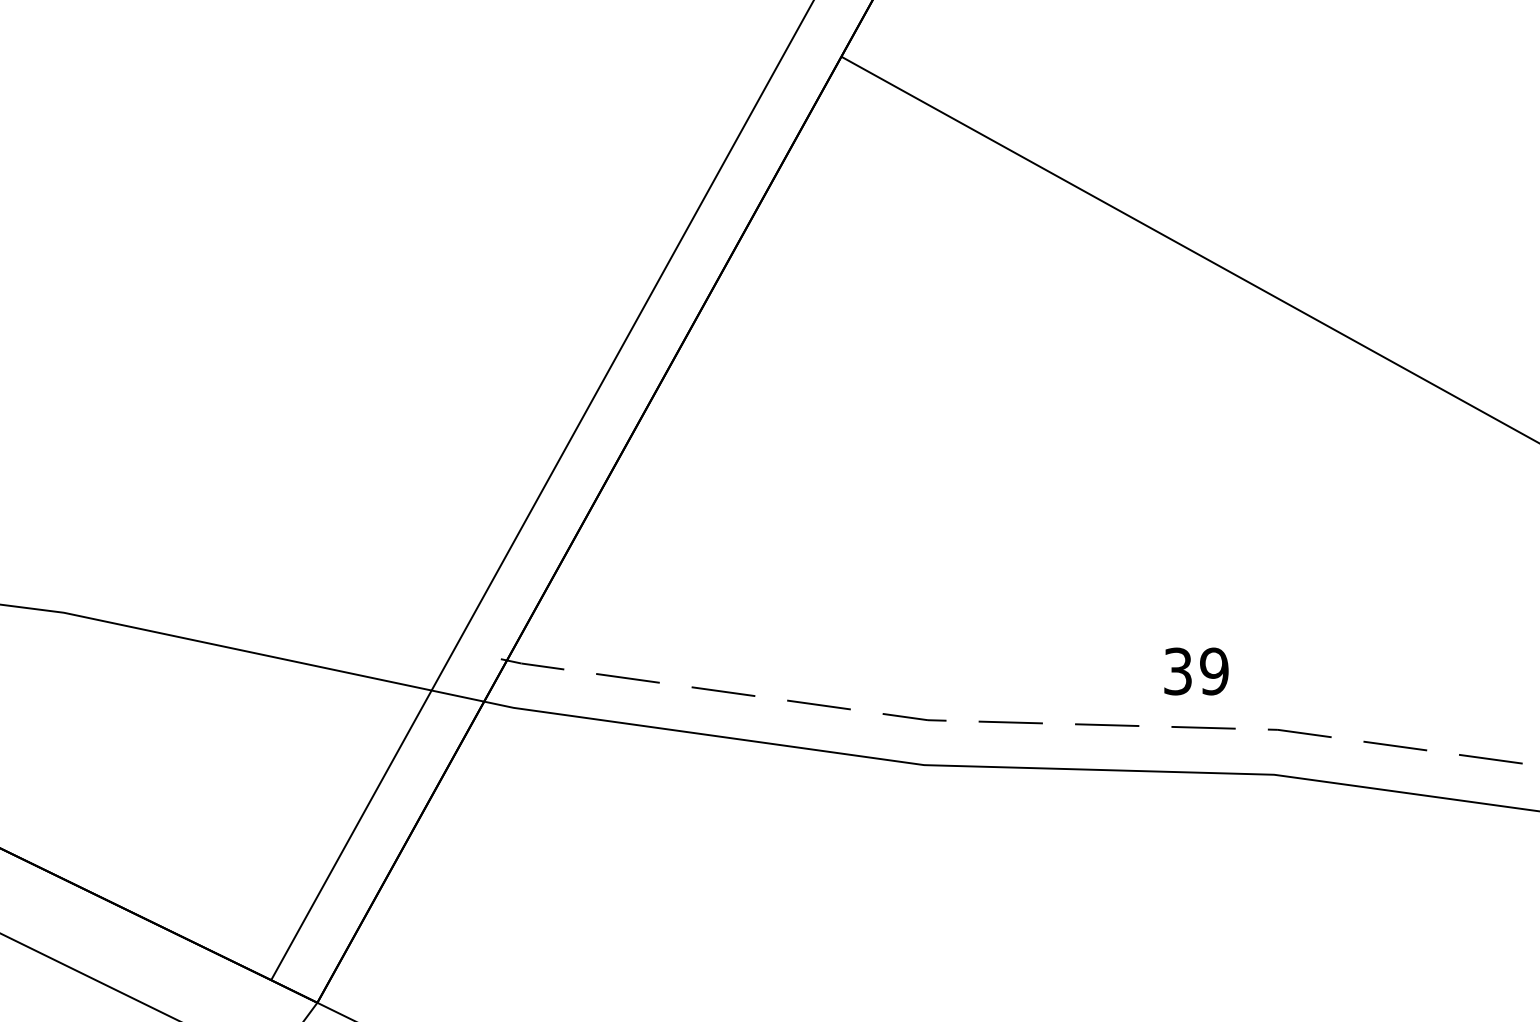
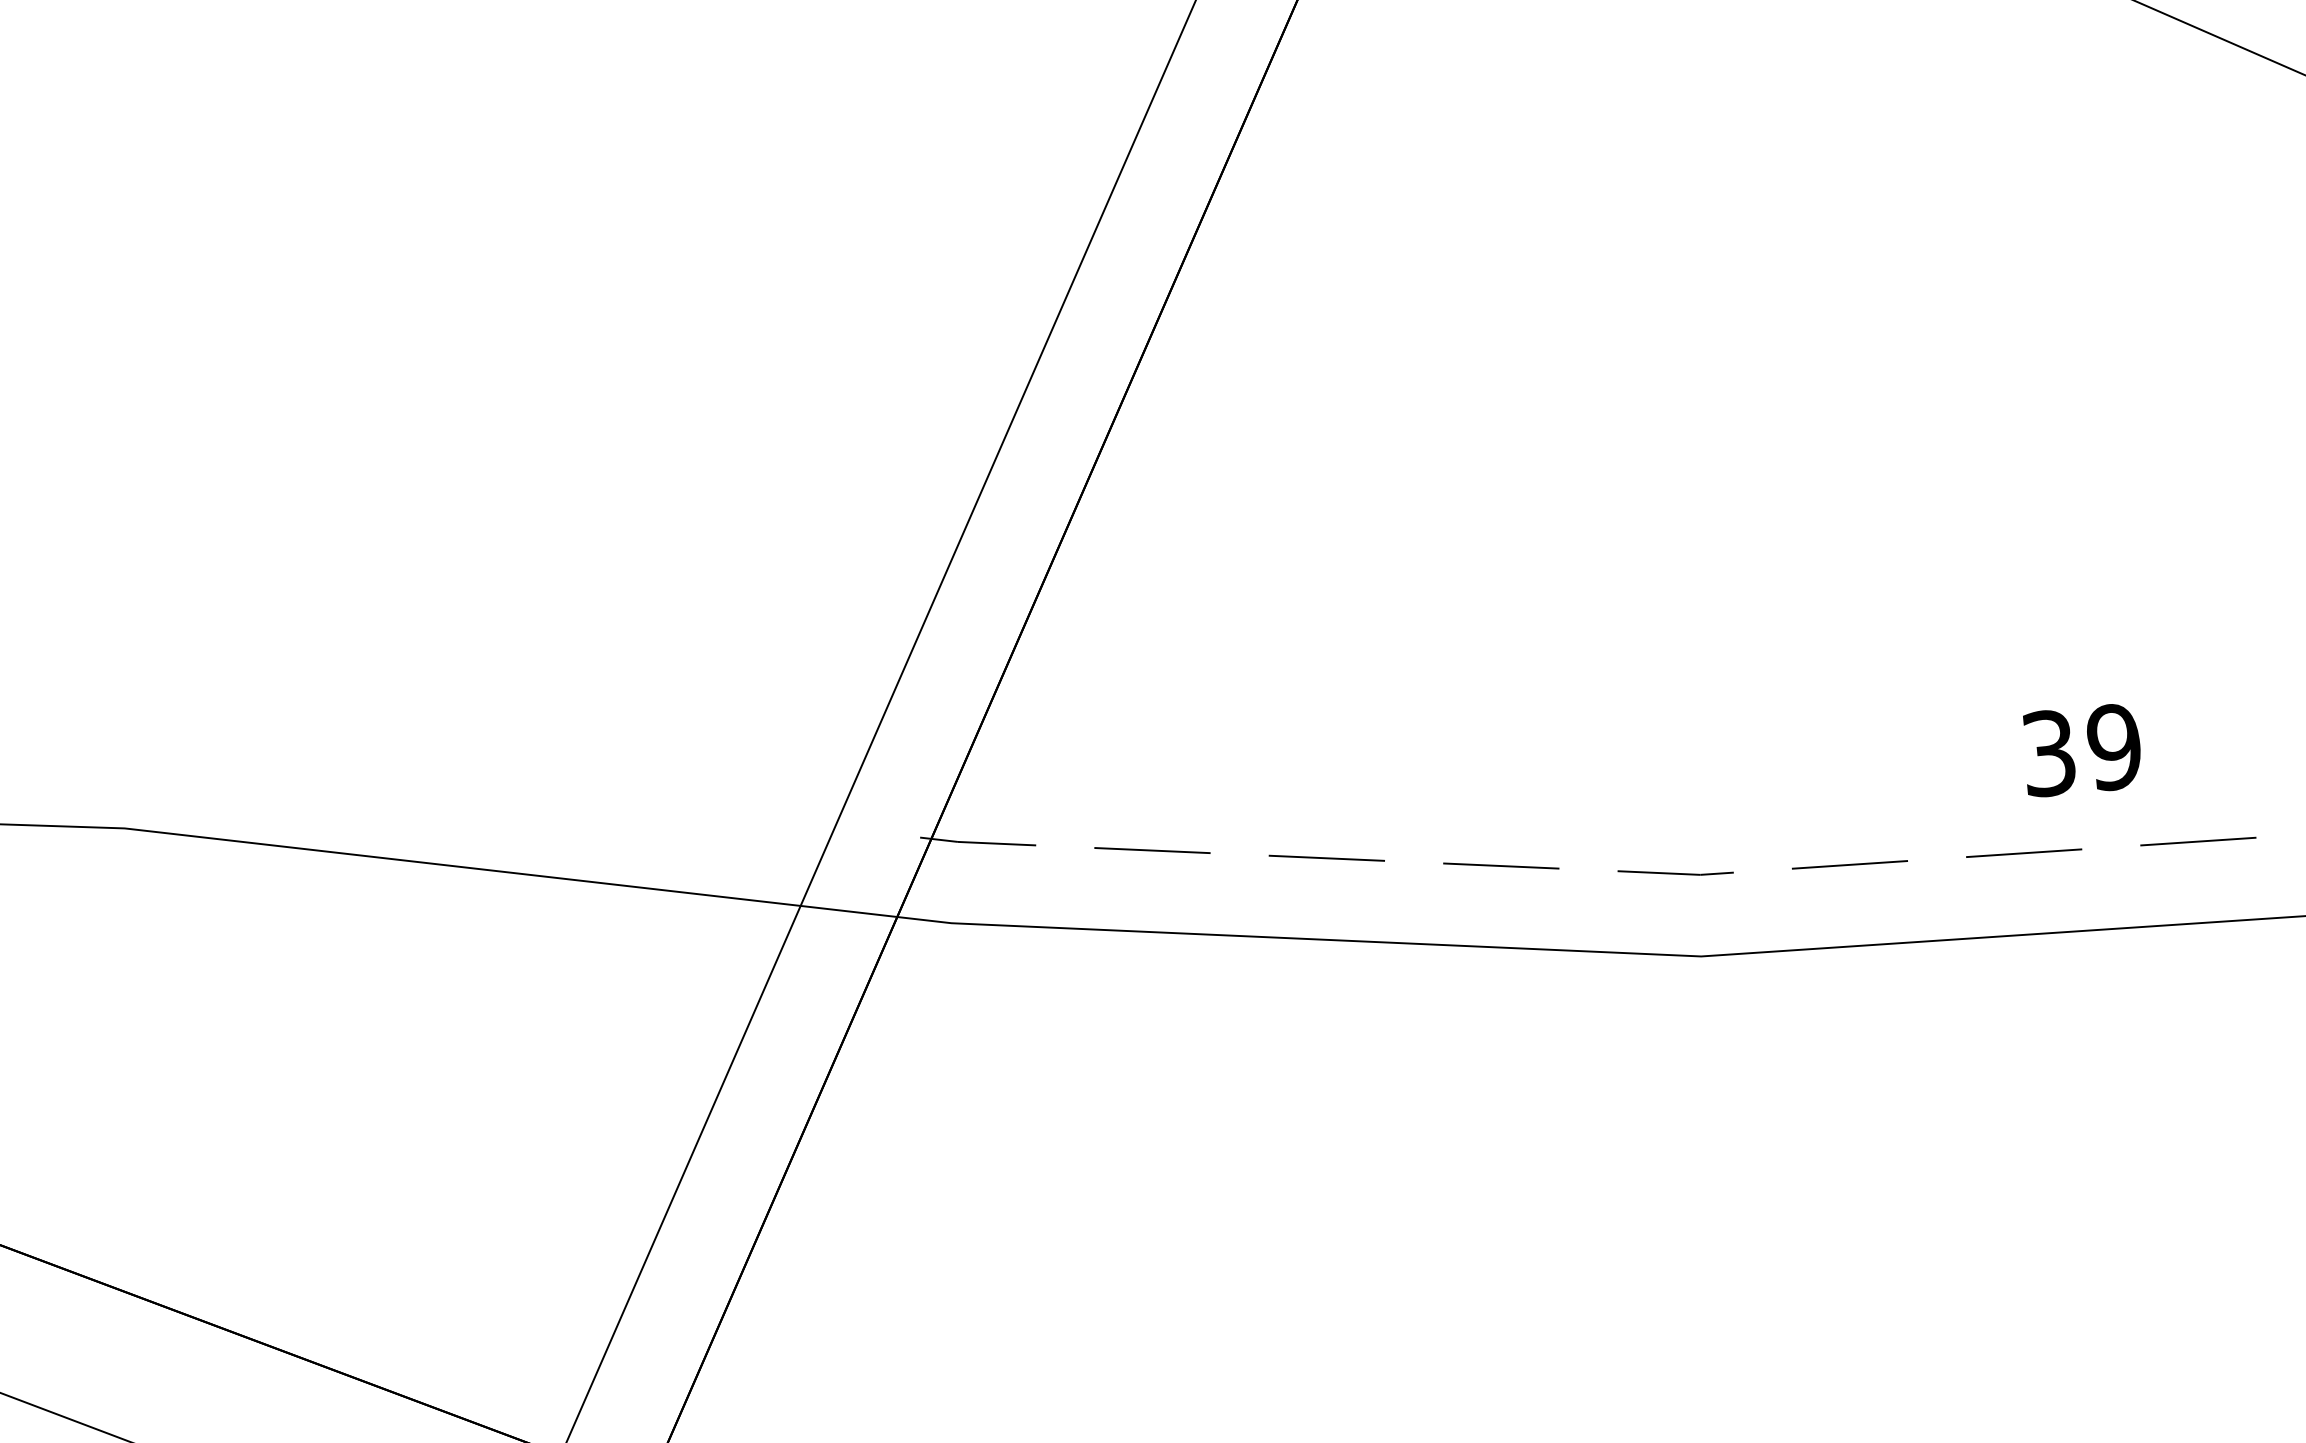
text: (1196, 671) -> (2082, 750), moved

